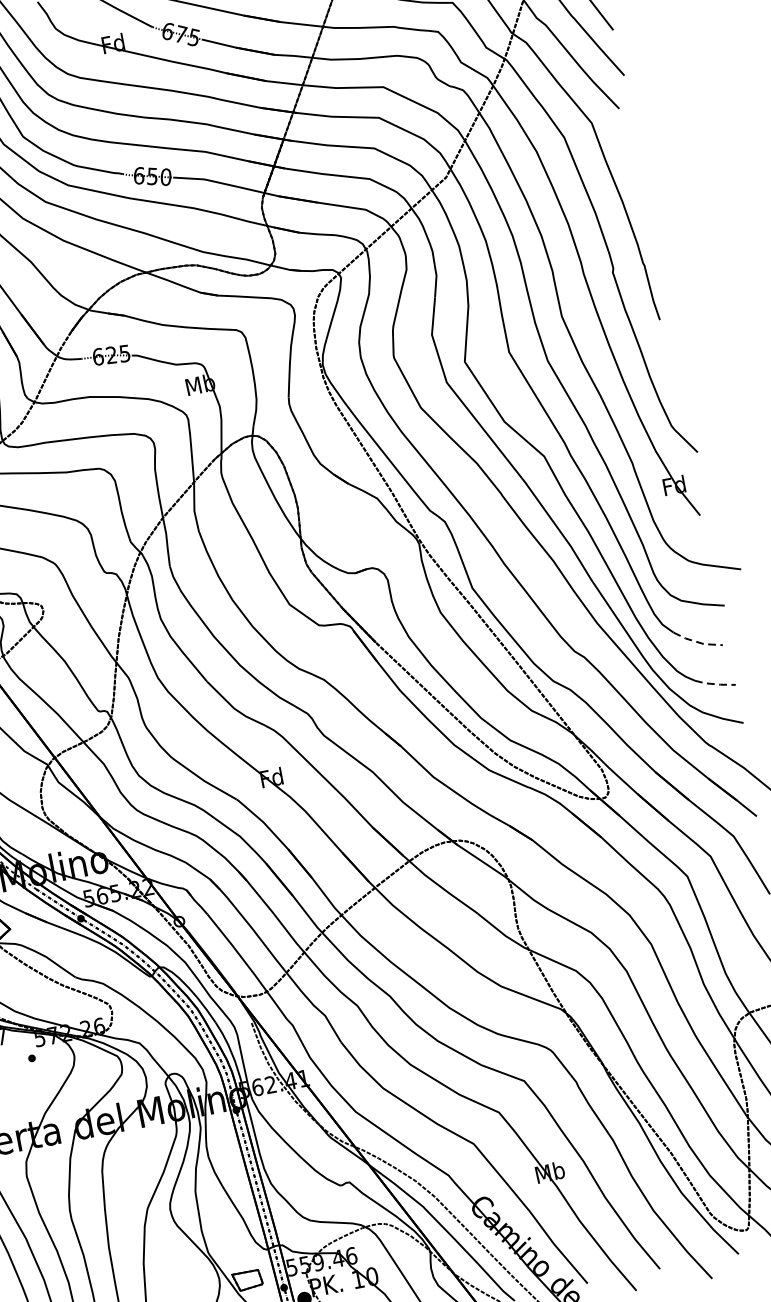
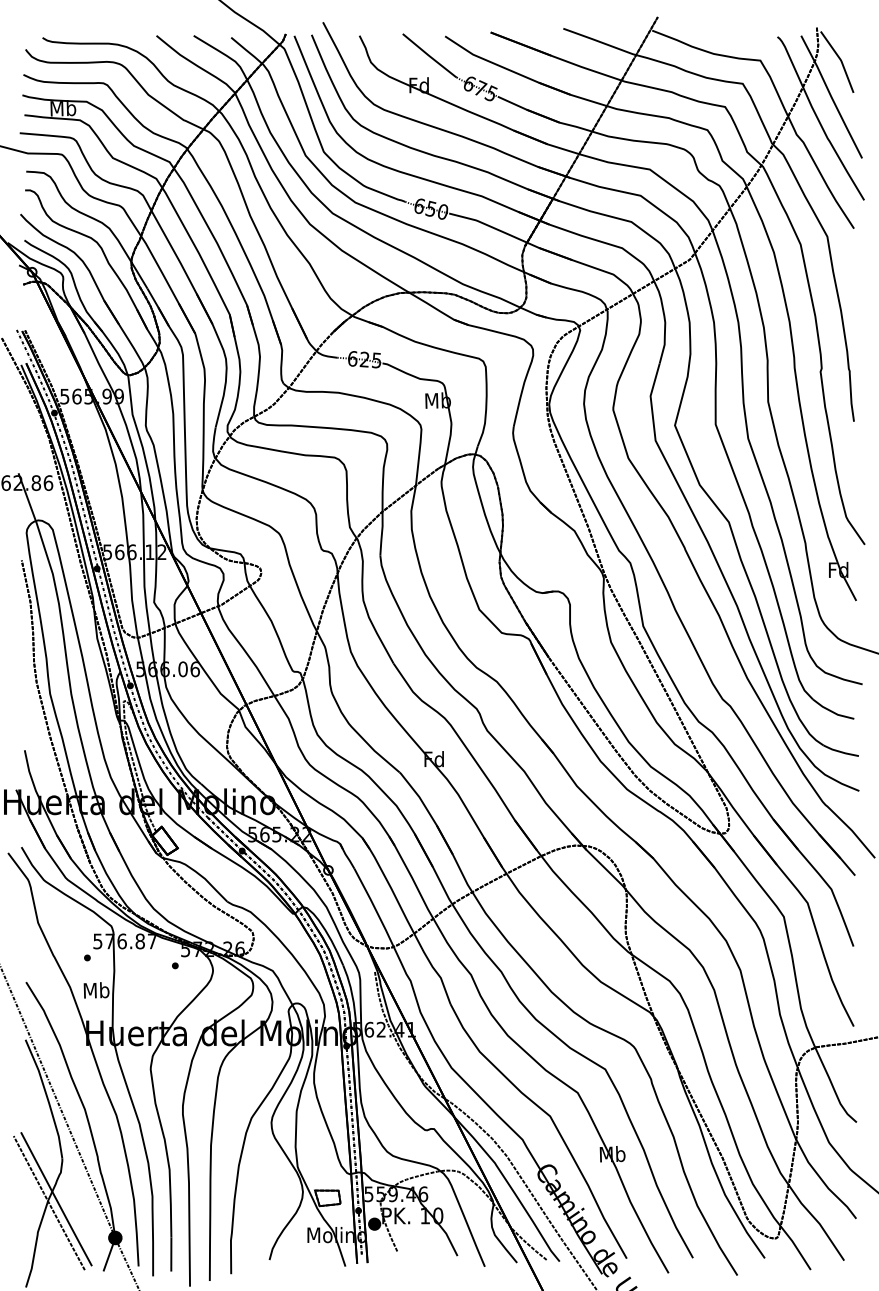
line: (696, 641) -> (831, 711), dashed -> solid
line: (714, 684) -> (840, 752), dashed -> solid

